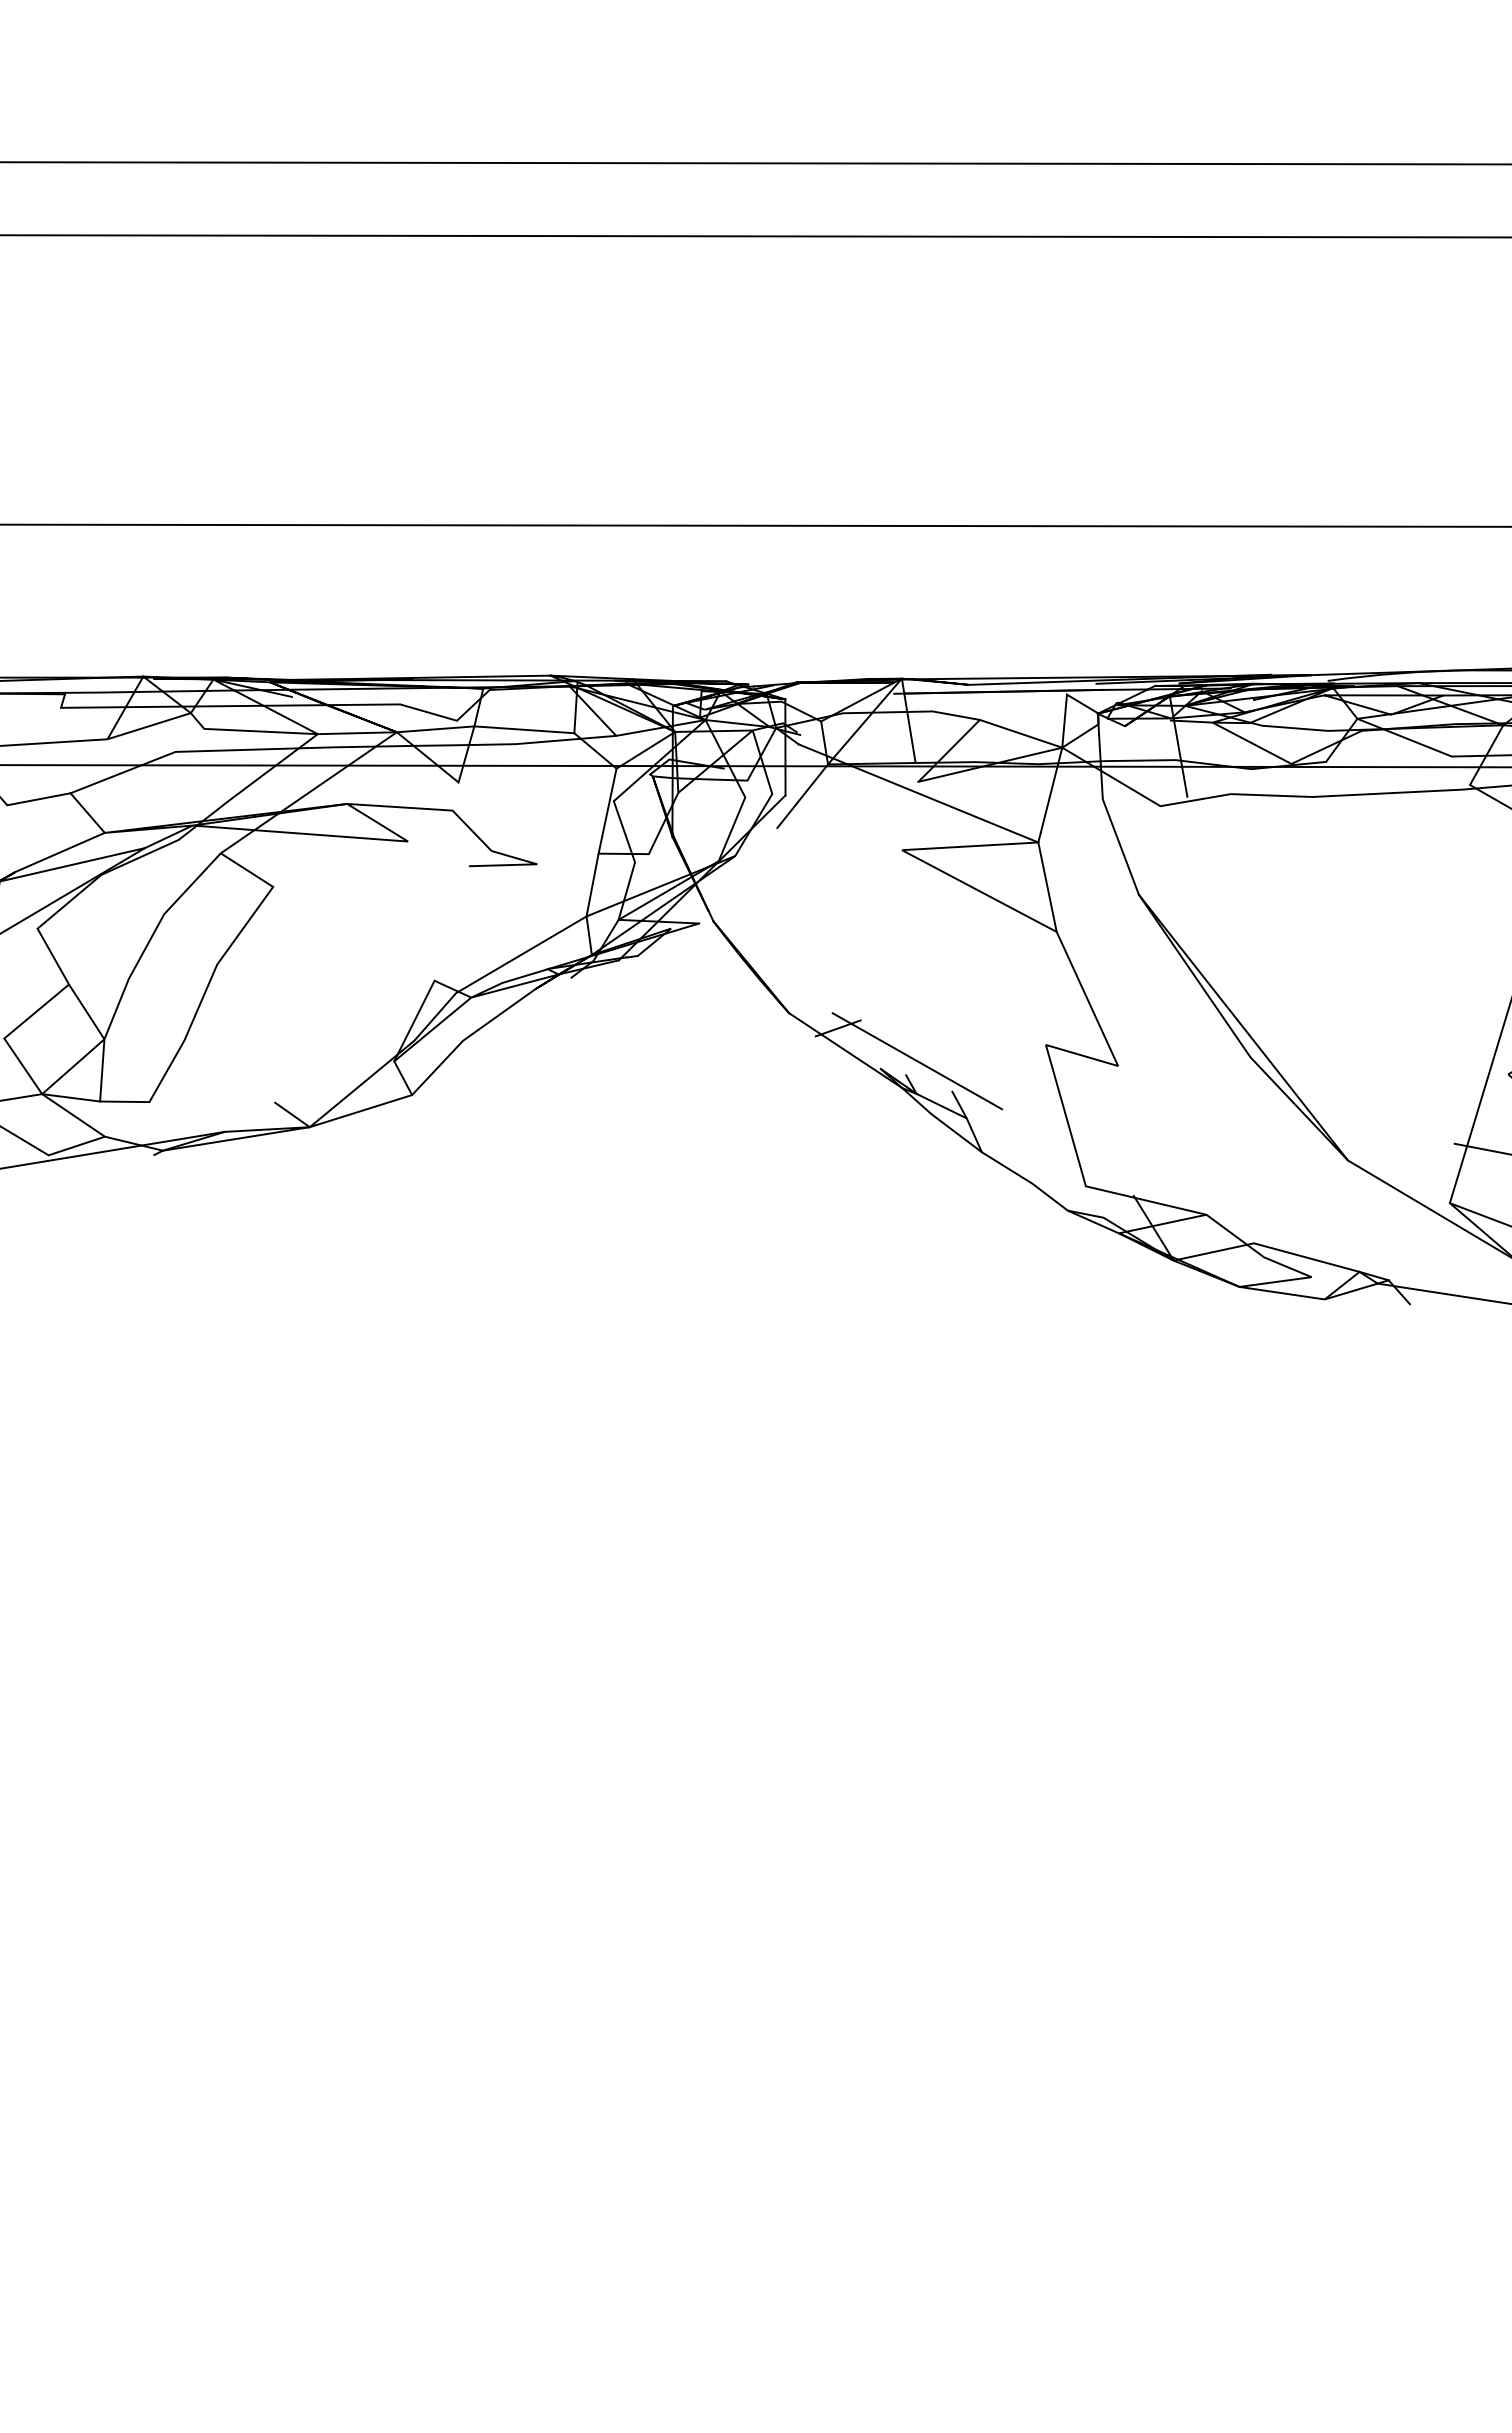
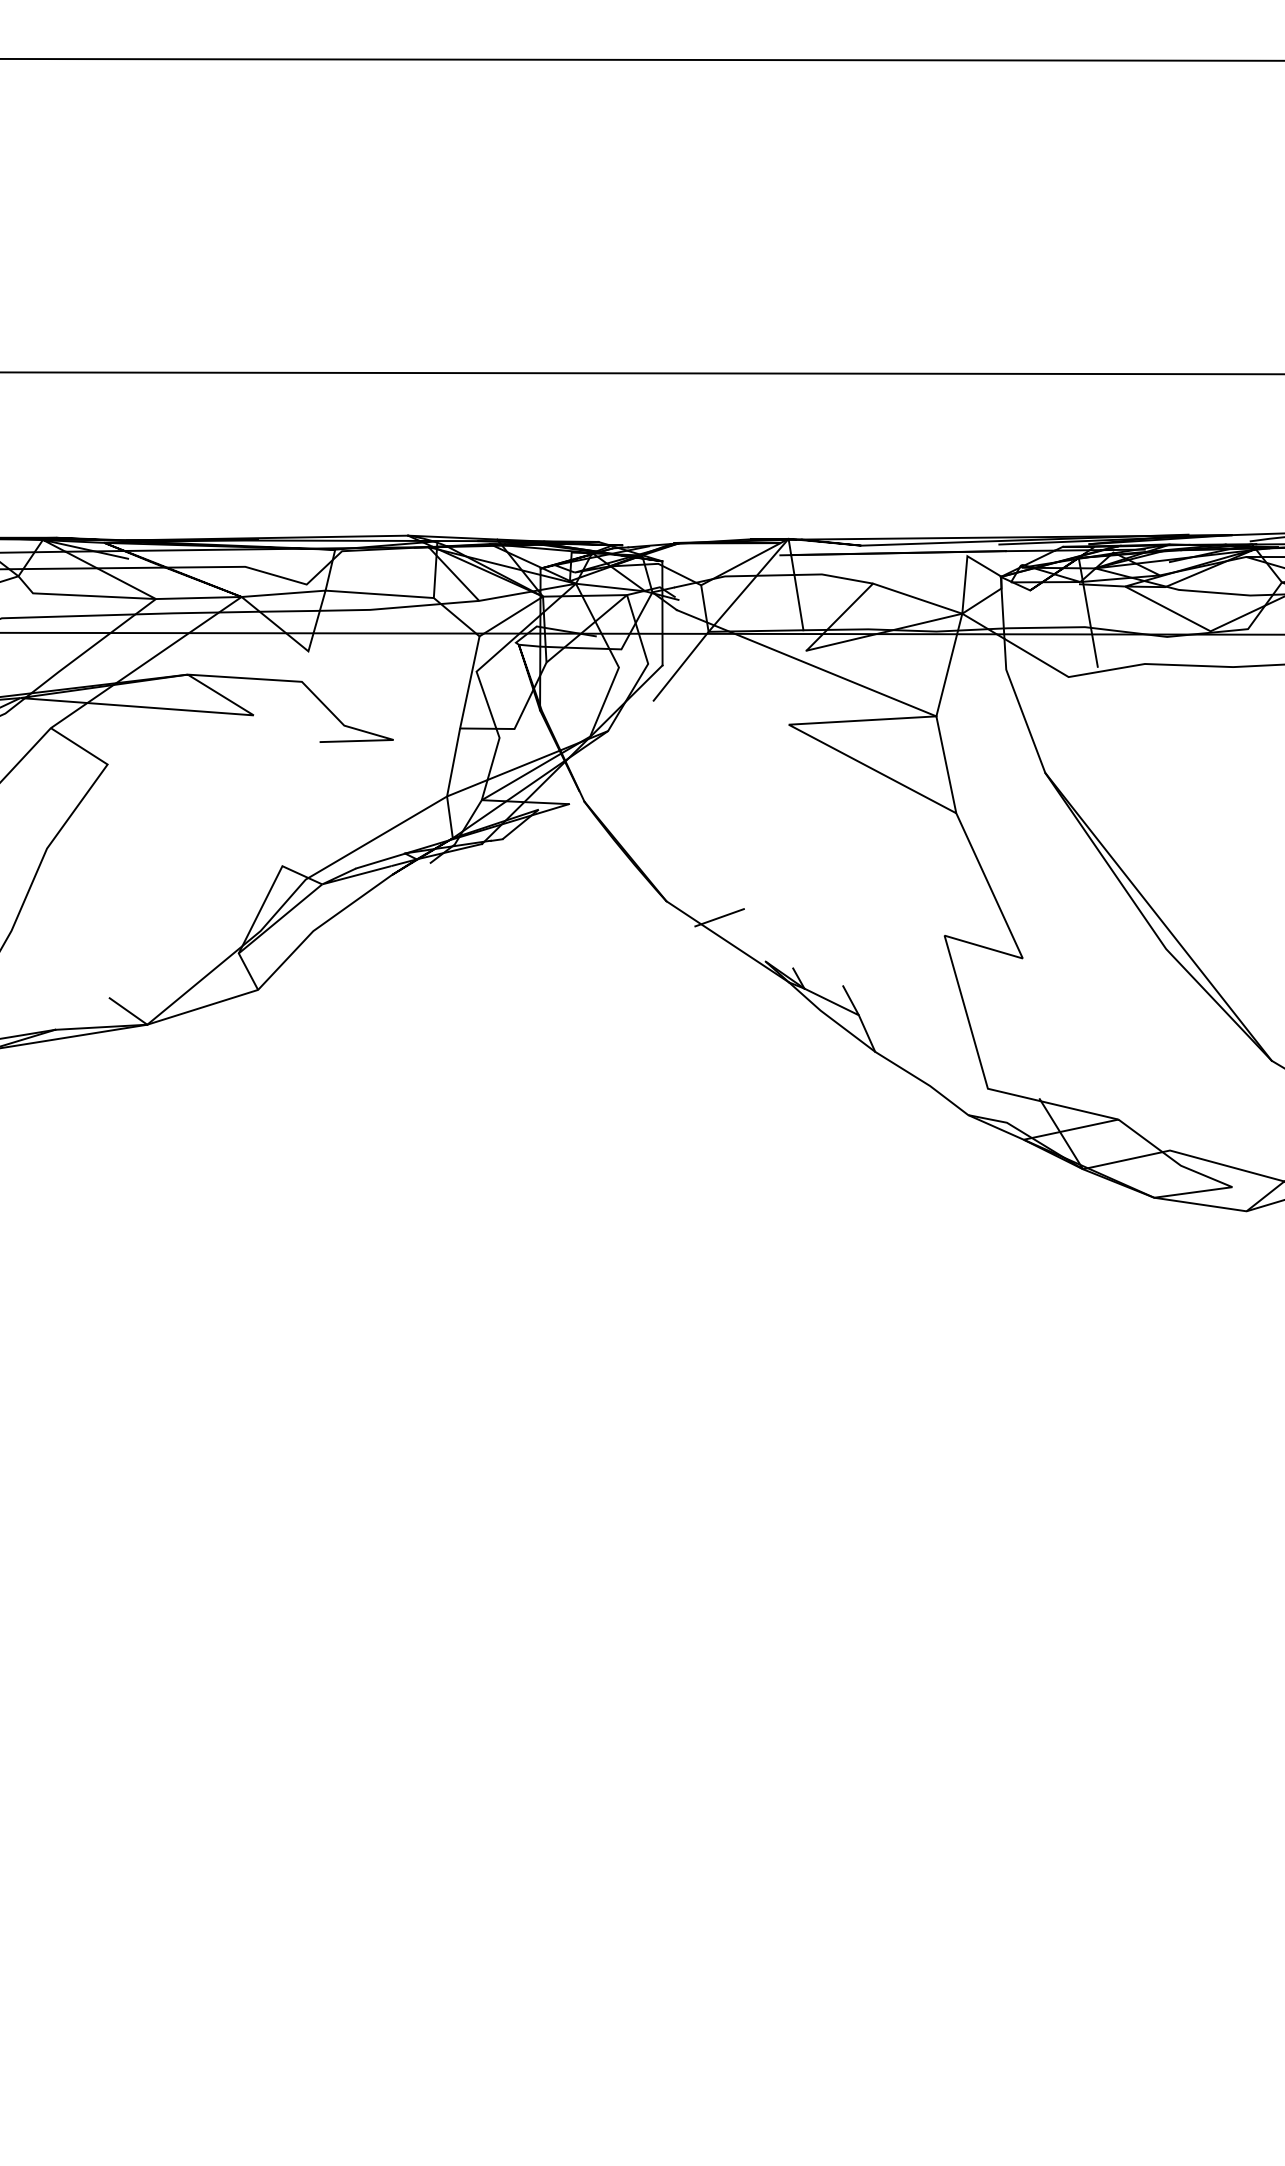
line: (917, 1061) -> (805, 953), removed

